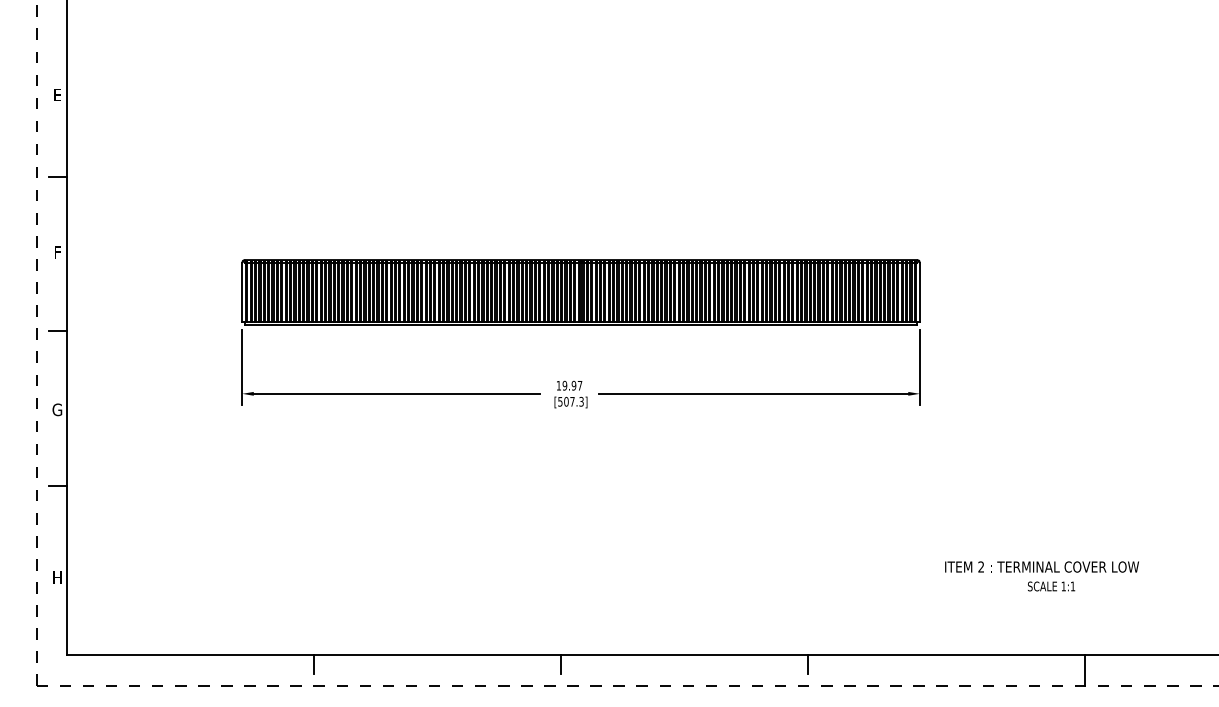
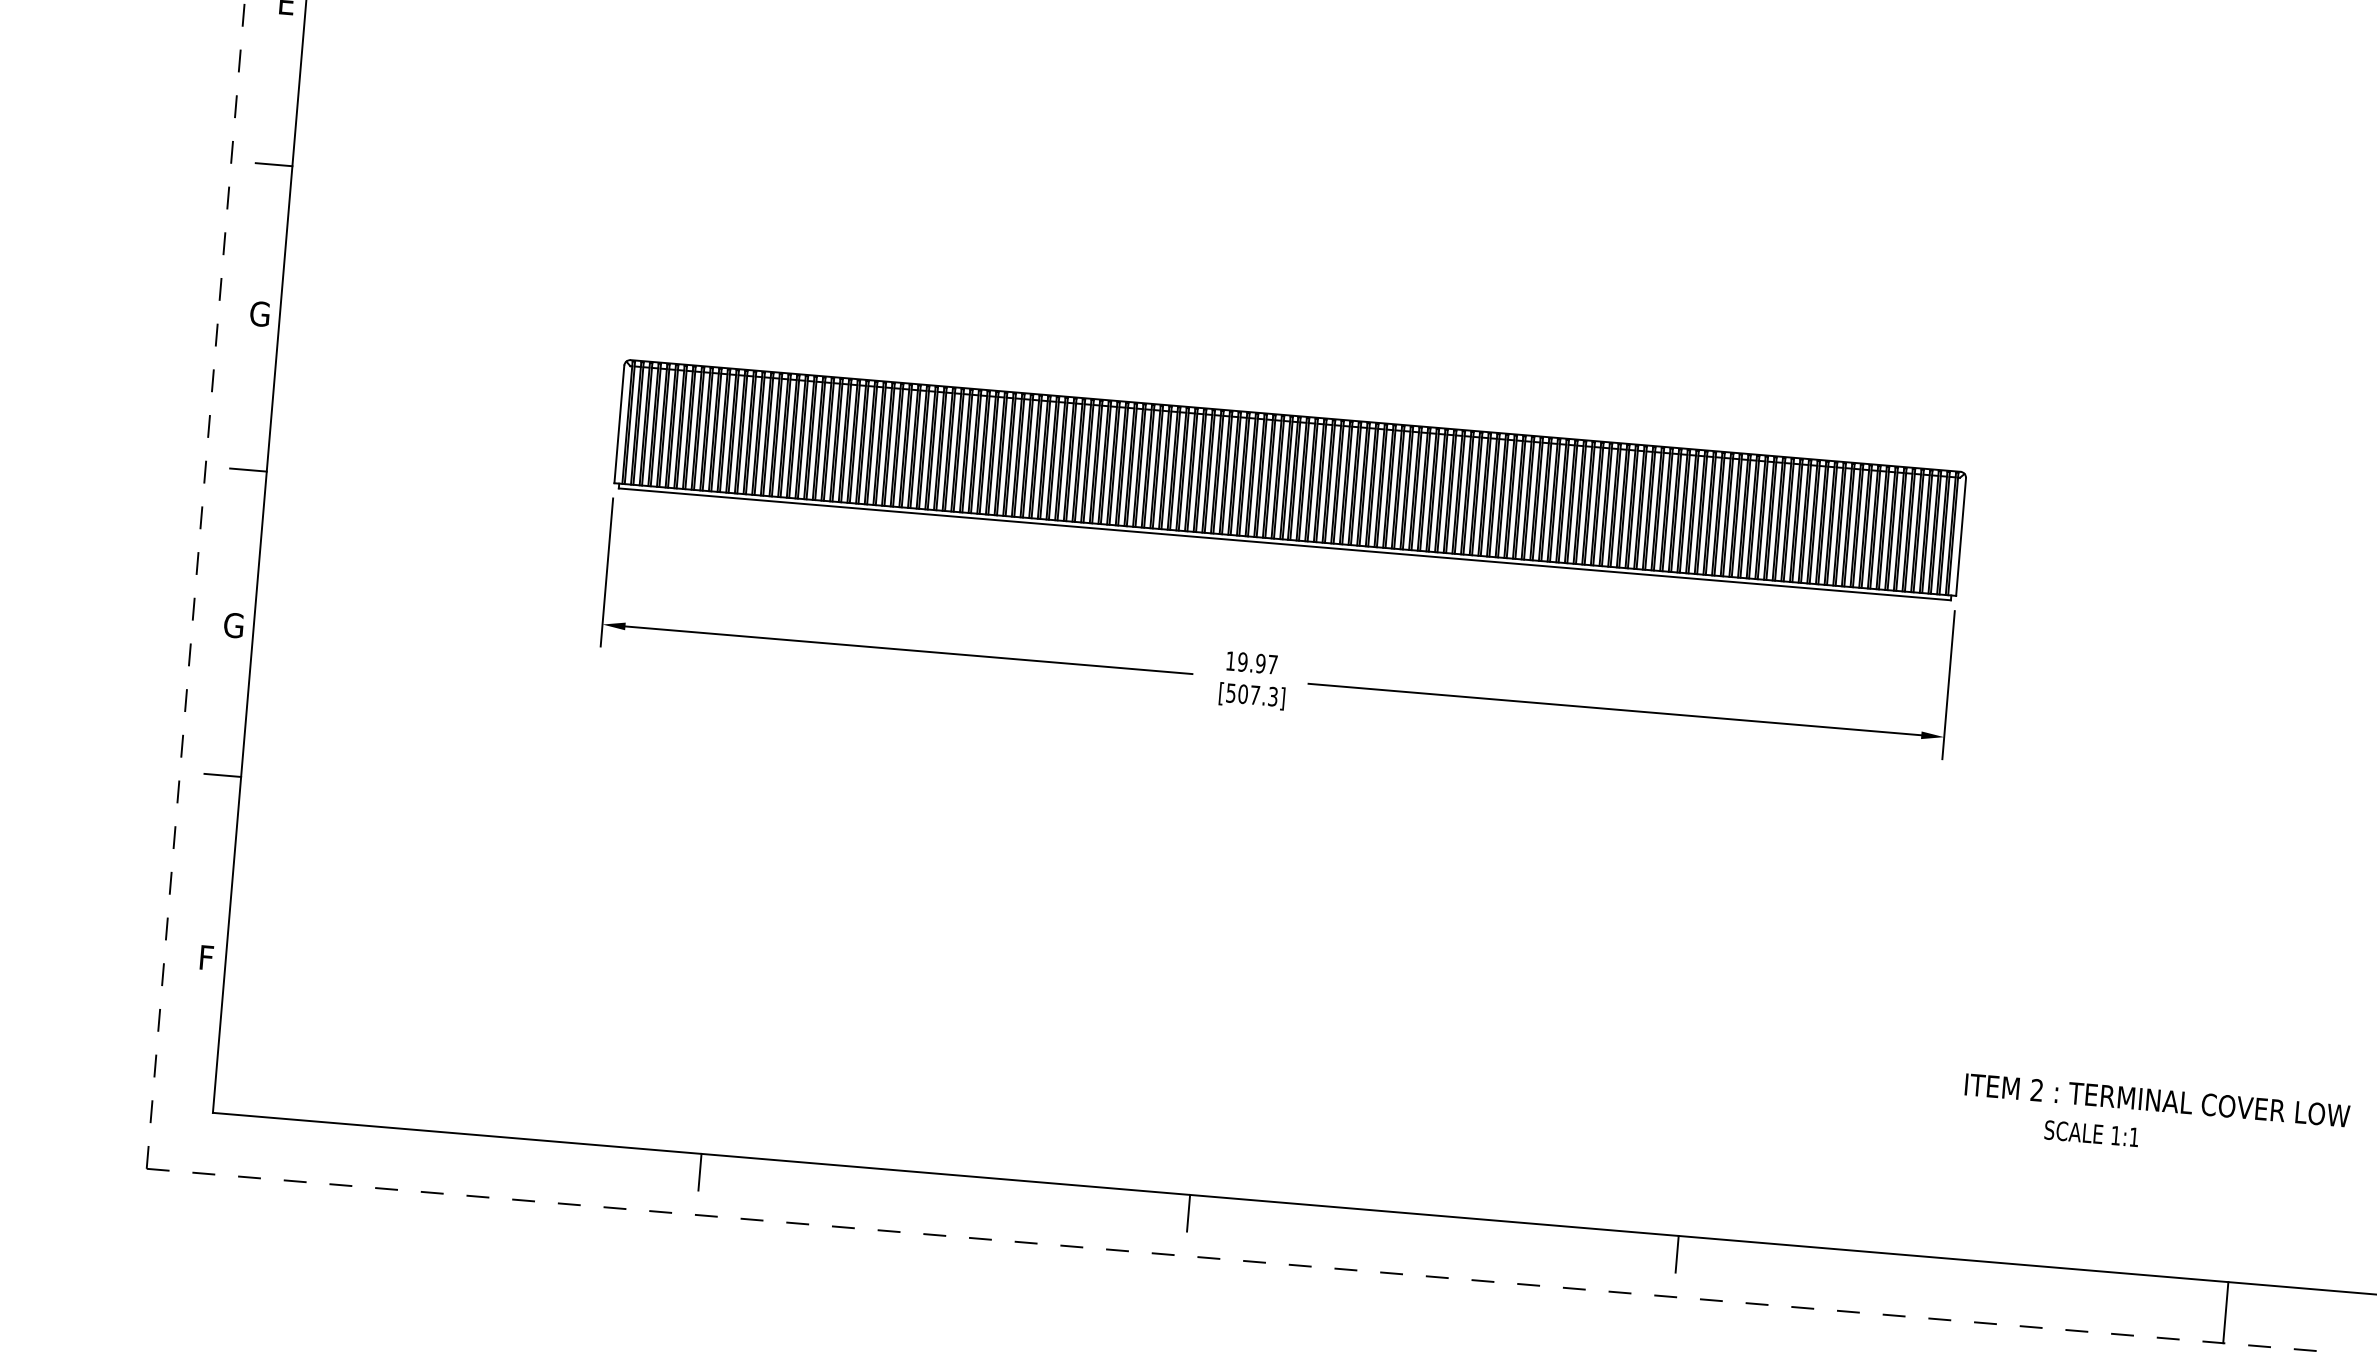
text: (57, 252) -> (260, 313), F -> G
text: (57, 577) -> (206, 957), H -> F
text: (1051, 586) -> (2091, 1133), moved

